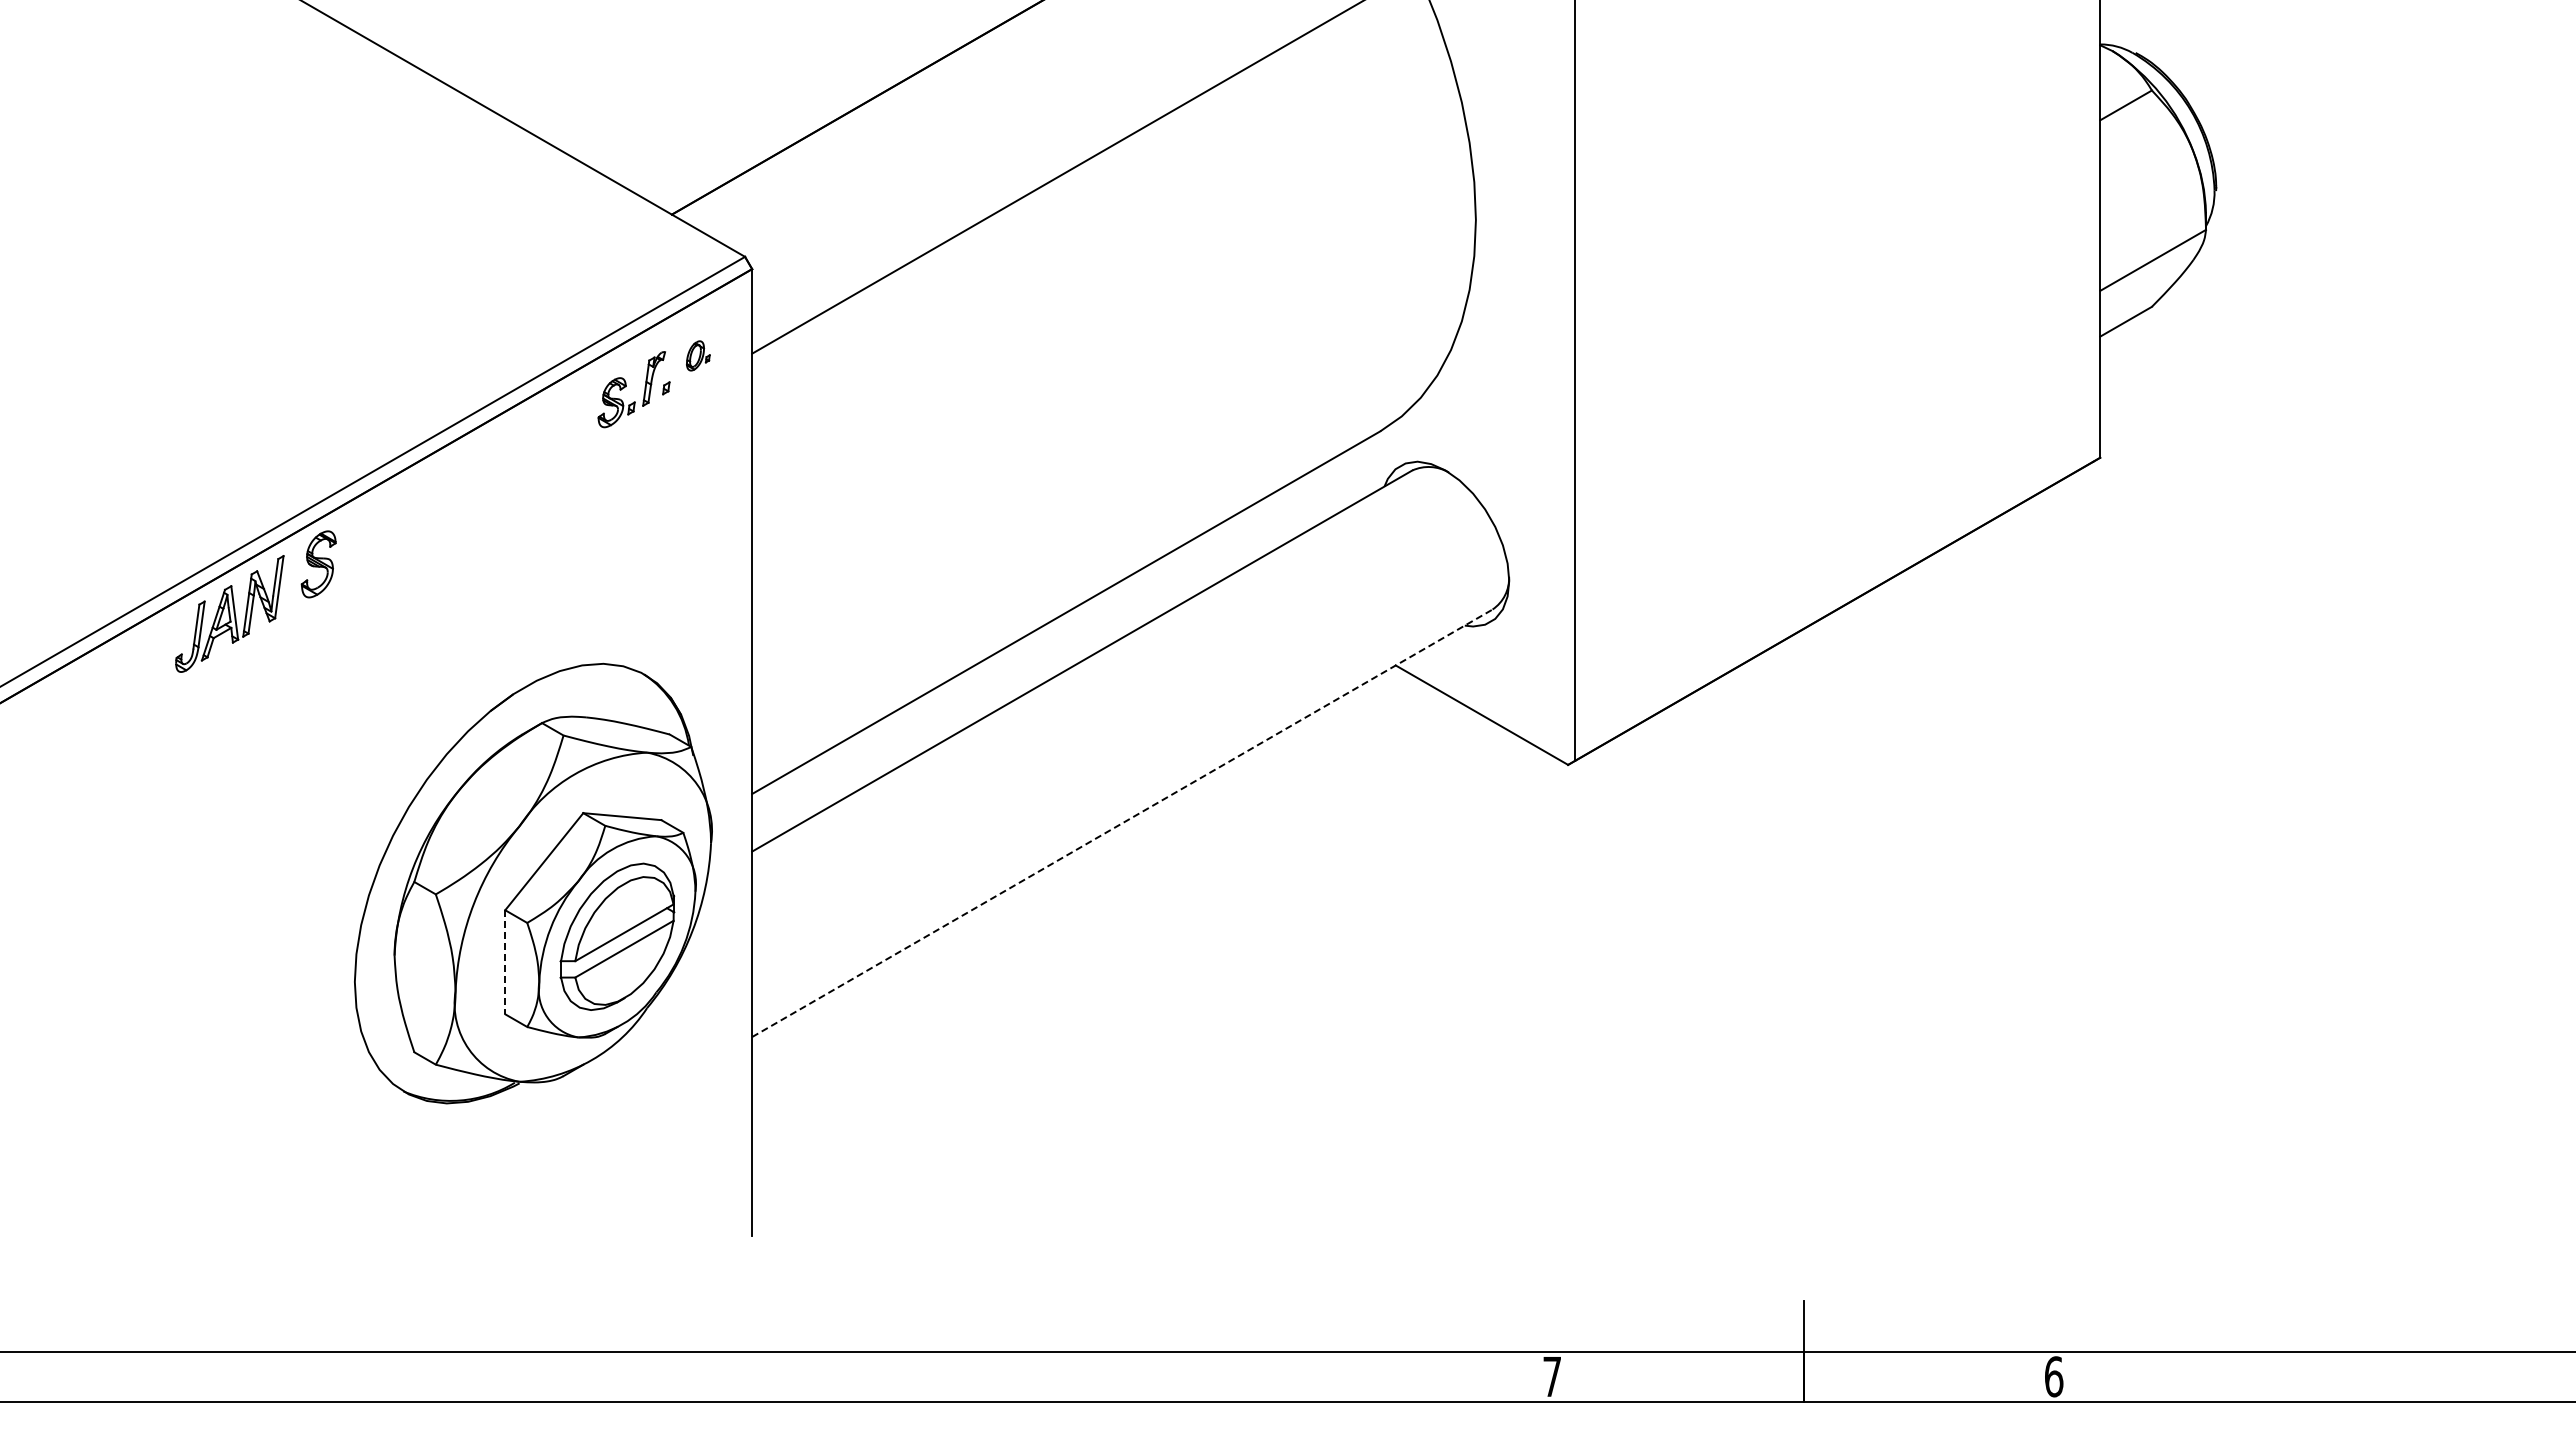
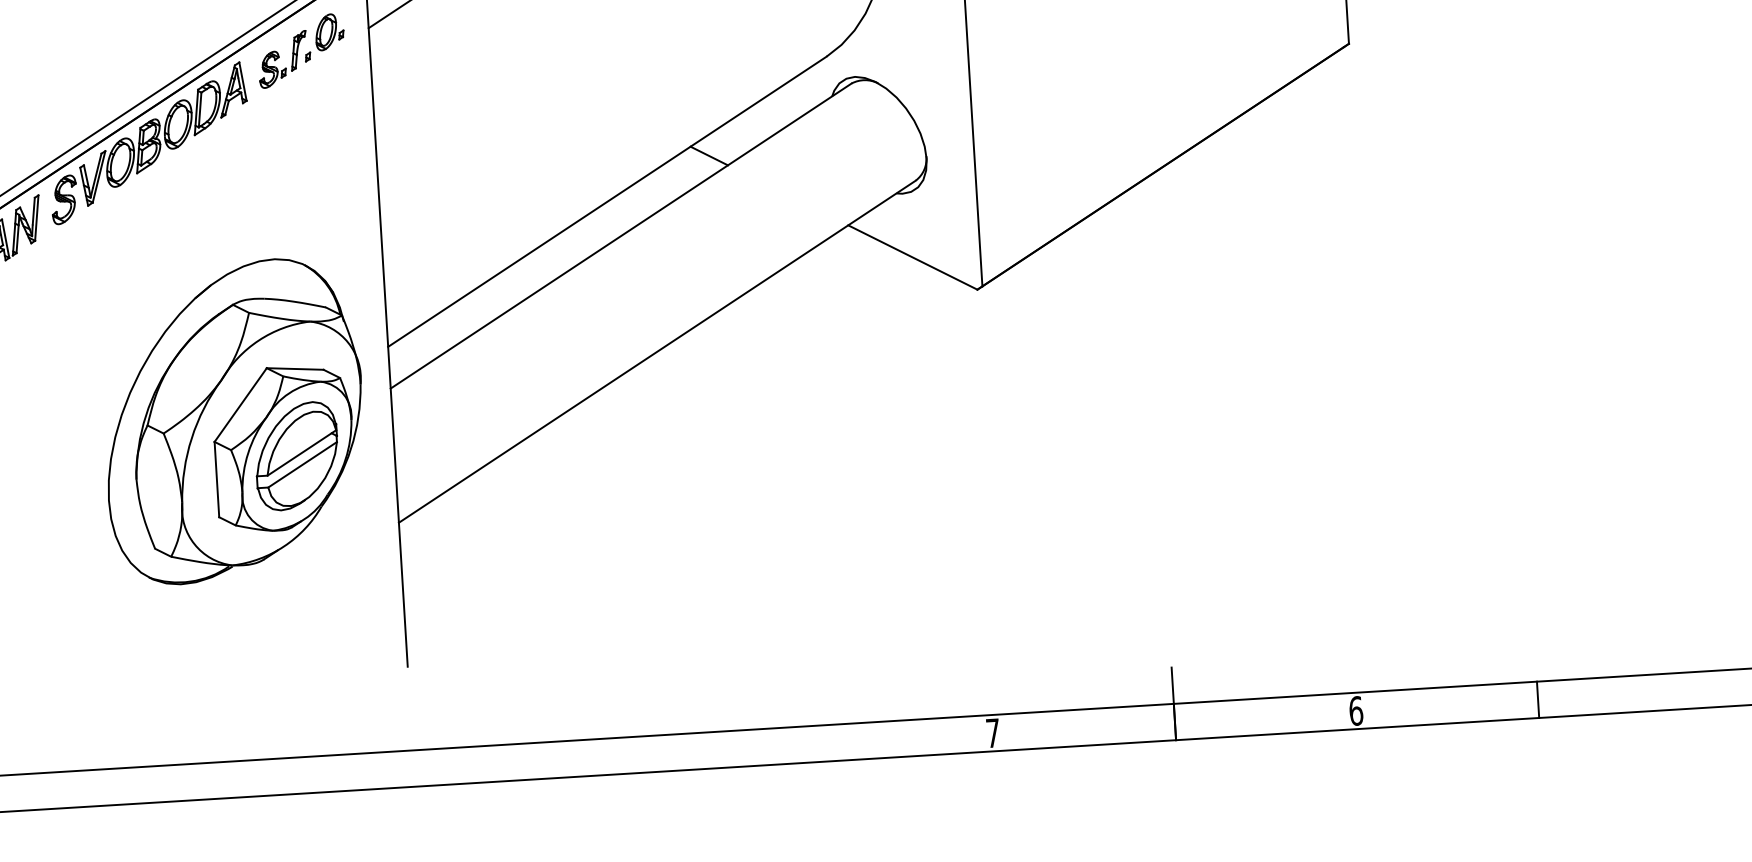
part: (698, 355) -> (329, 31), size x1.67
part: (460, 481) -> (163, 133), added
line: (1210, 557) -> (709, 155), added
line: (1122, 823) -> (657, 351), dashed -> solid
line: (505, 962) -> (217, 479), dashed -> solid
line: (2305, 1376) -> (1538, 699), added

